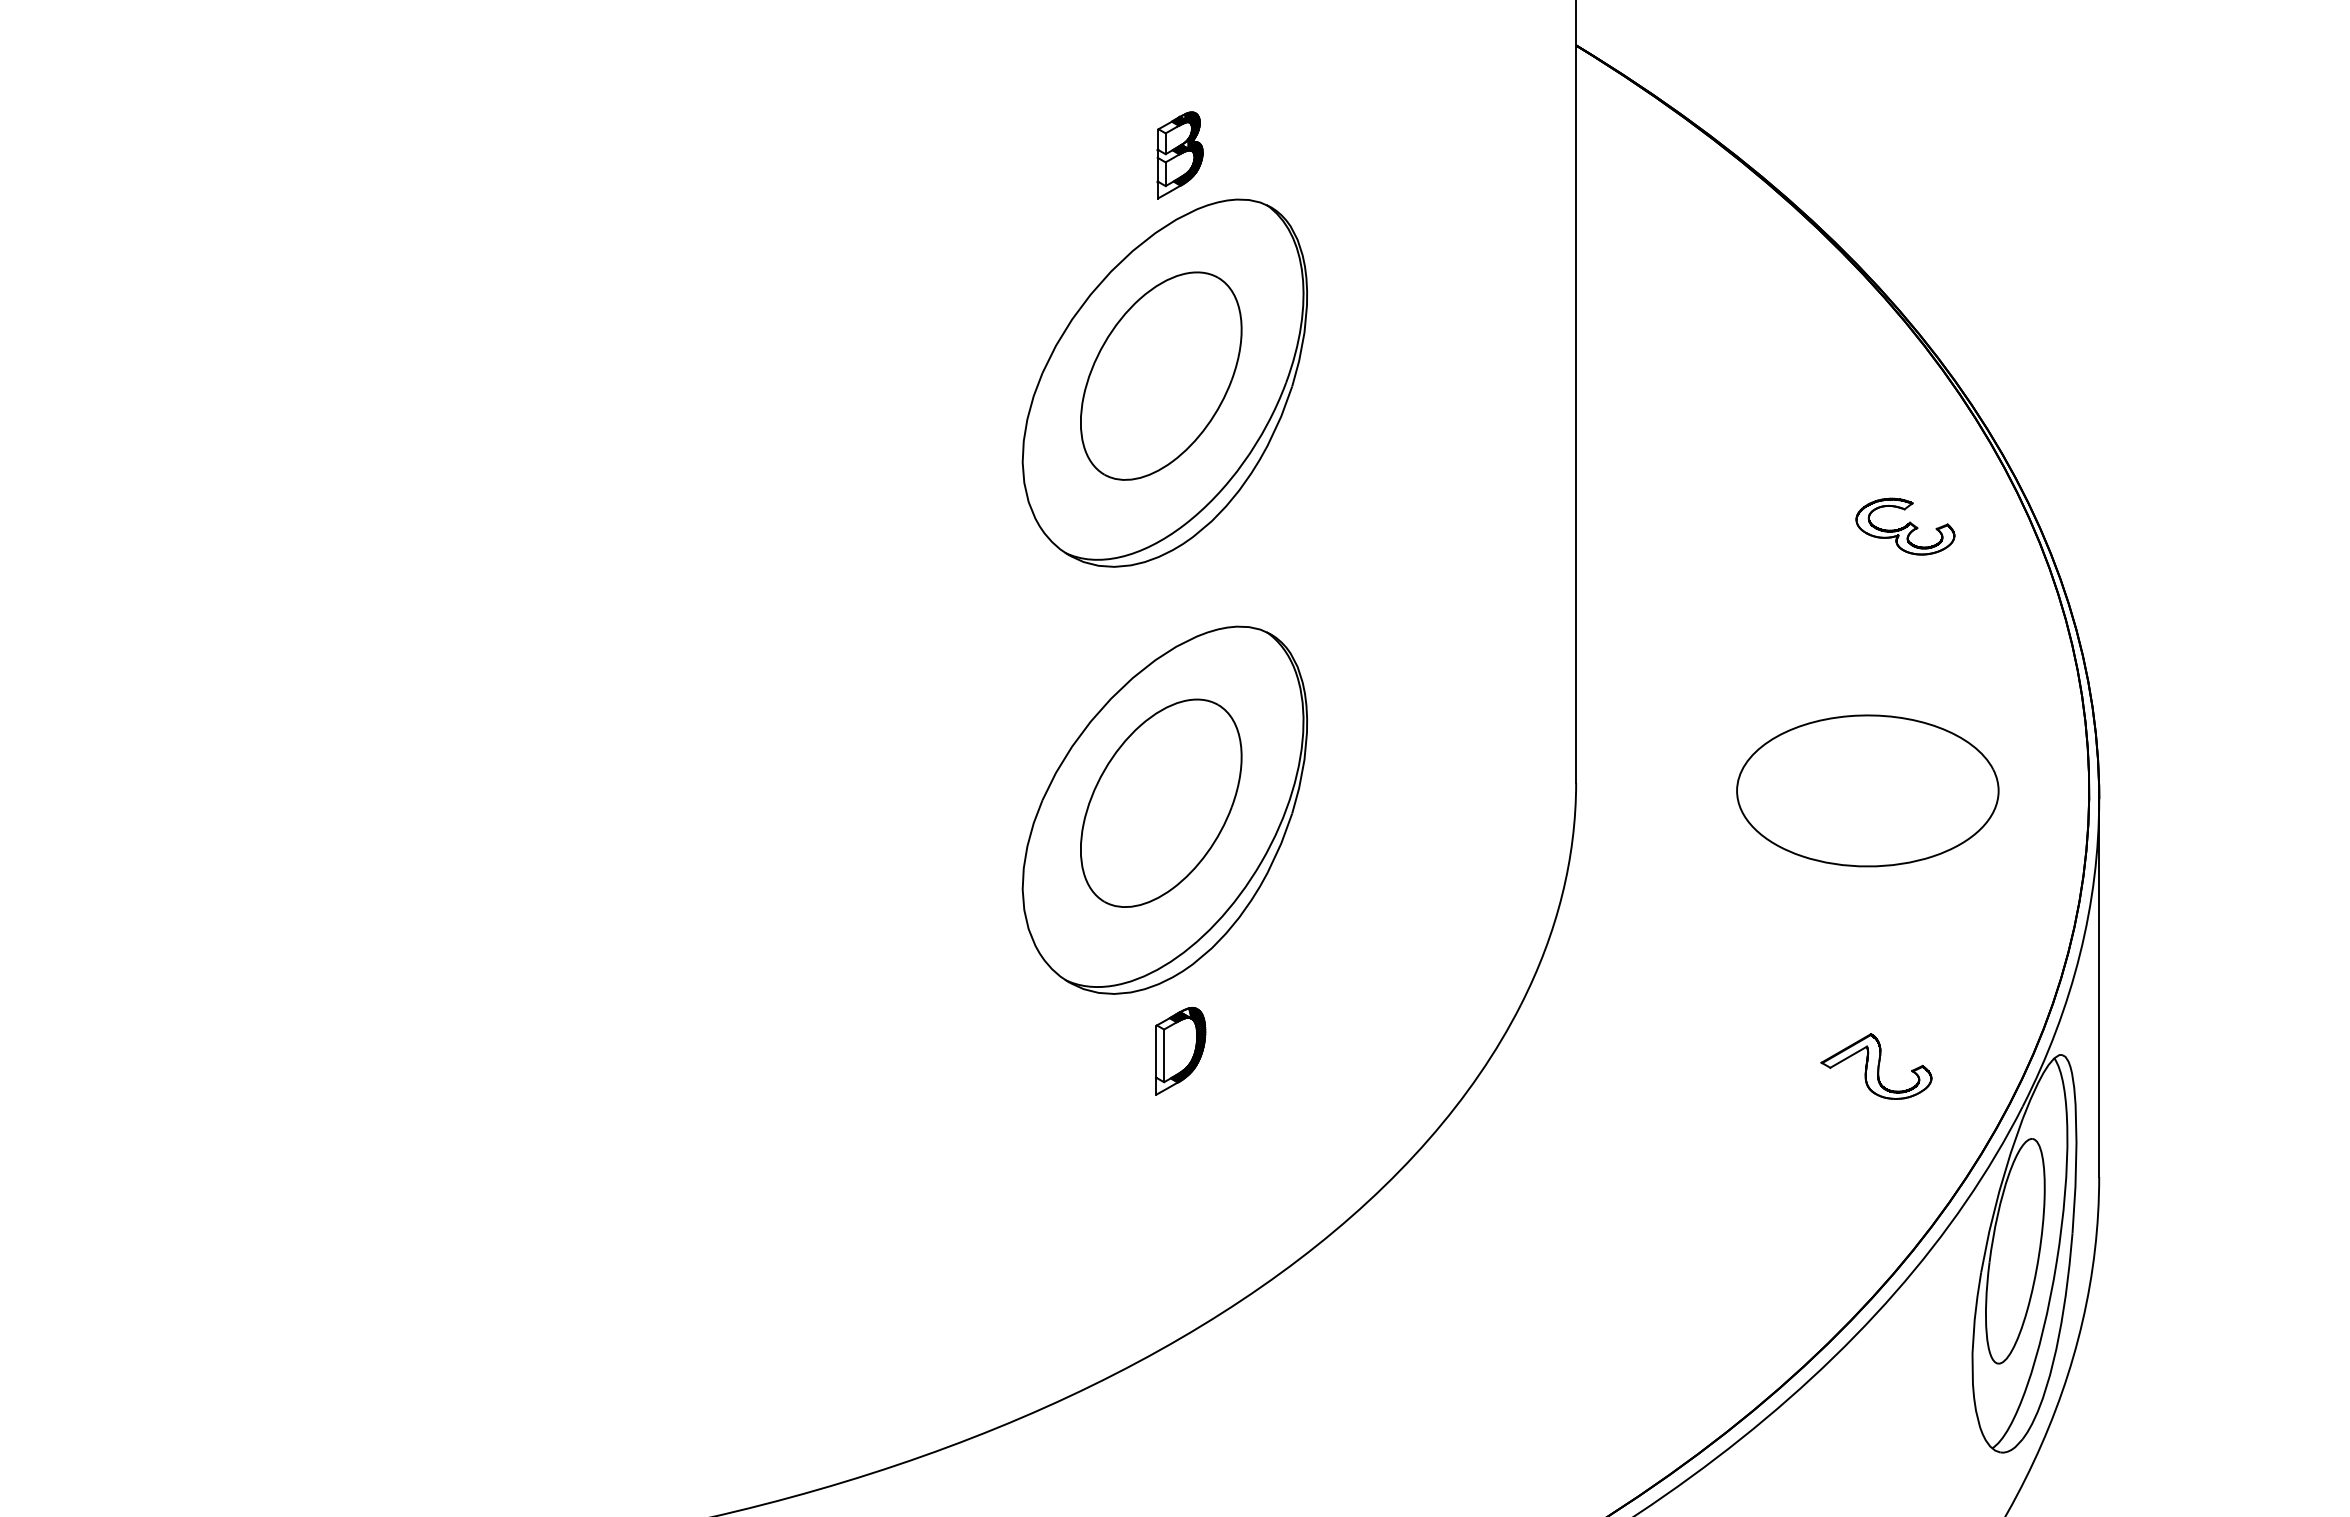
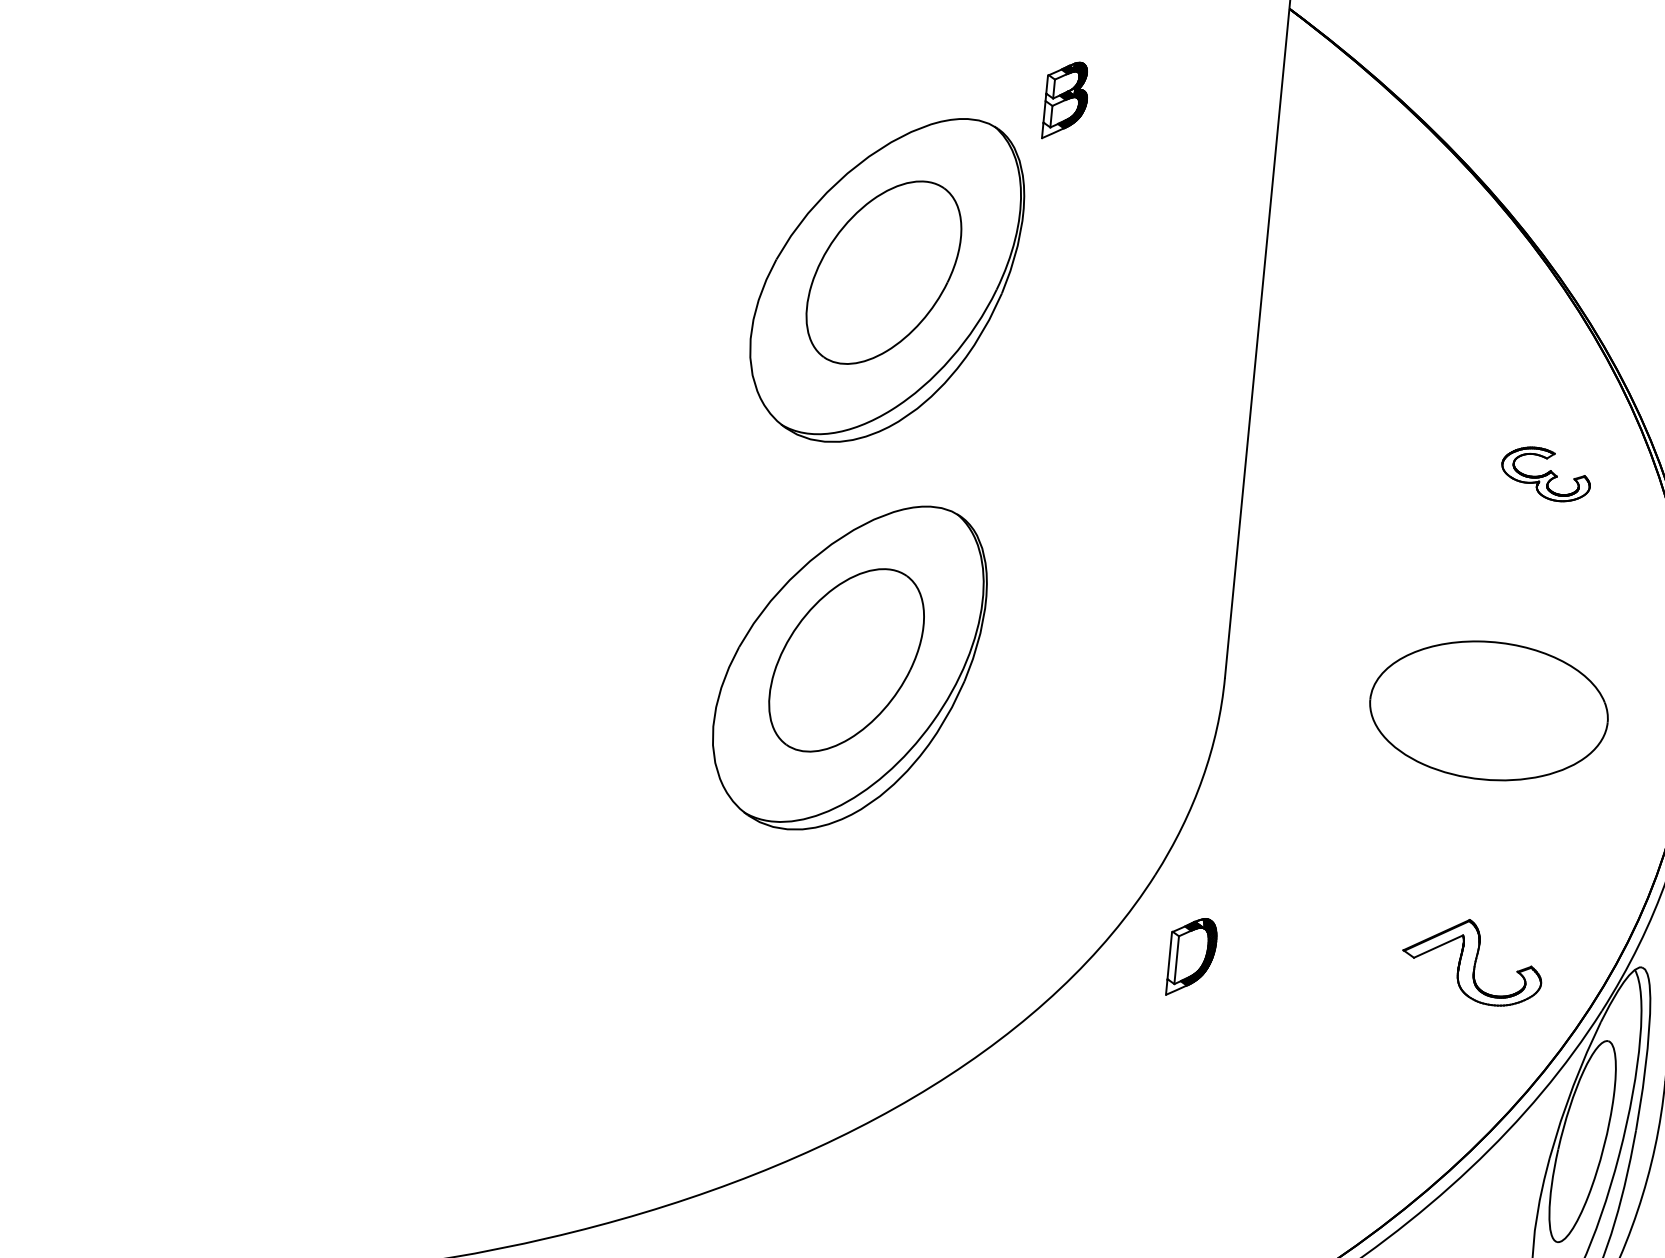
part: (1179, 155) -> (1065, 100), moved
part: (1180, 1051) -> (1191, 957), moved
part: (1876, 1066) -> (1472, 961), size x1.4

